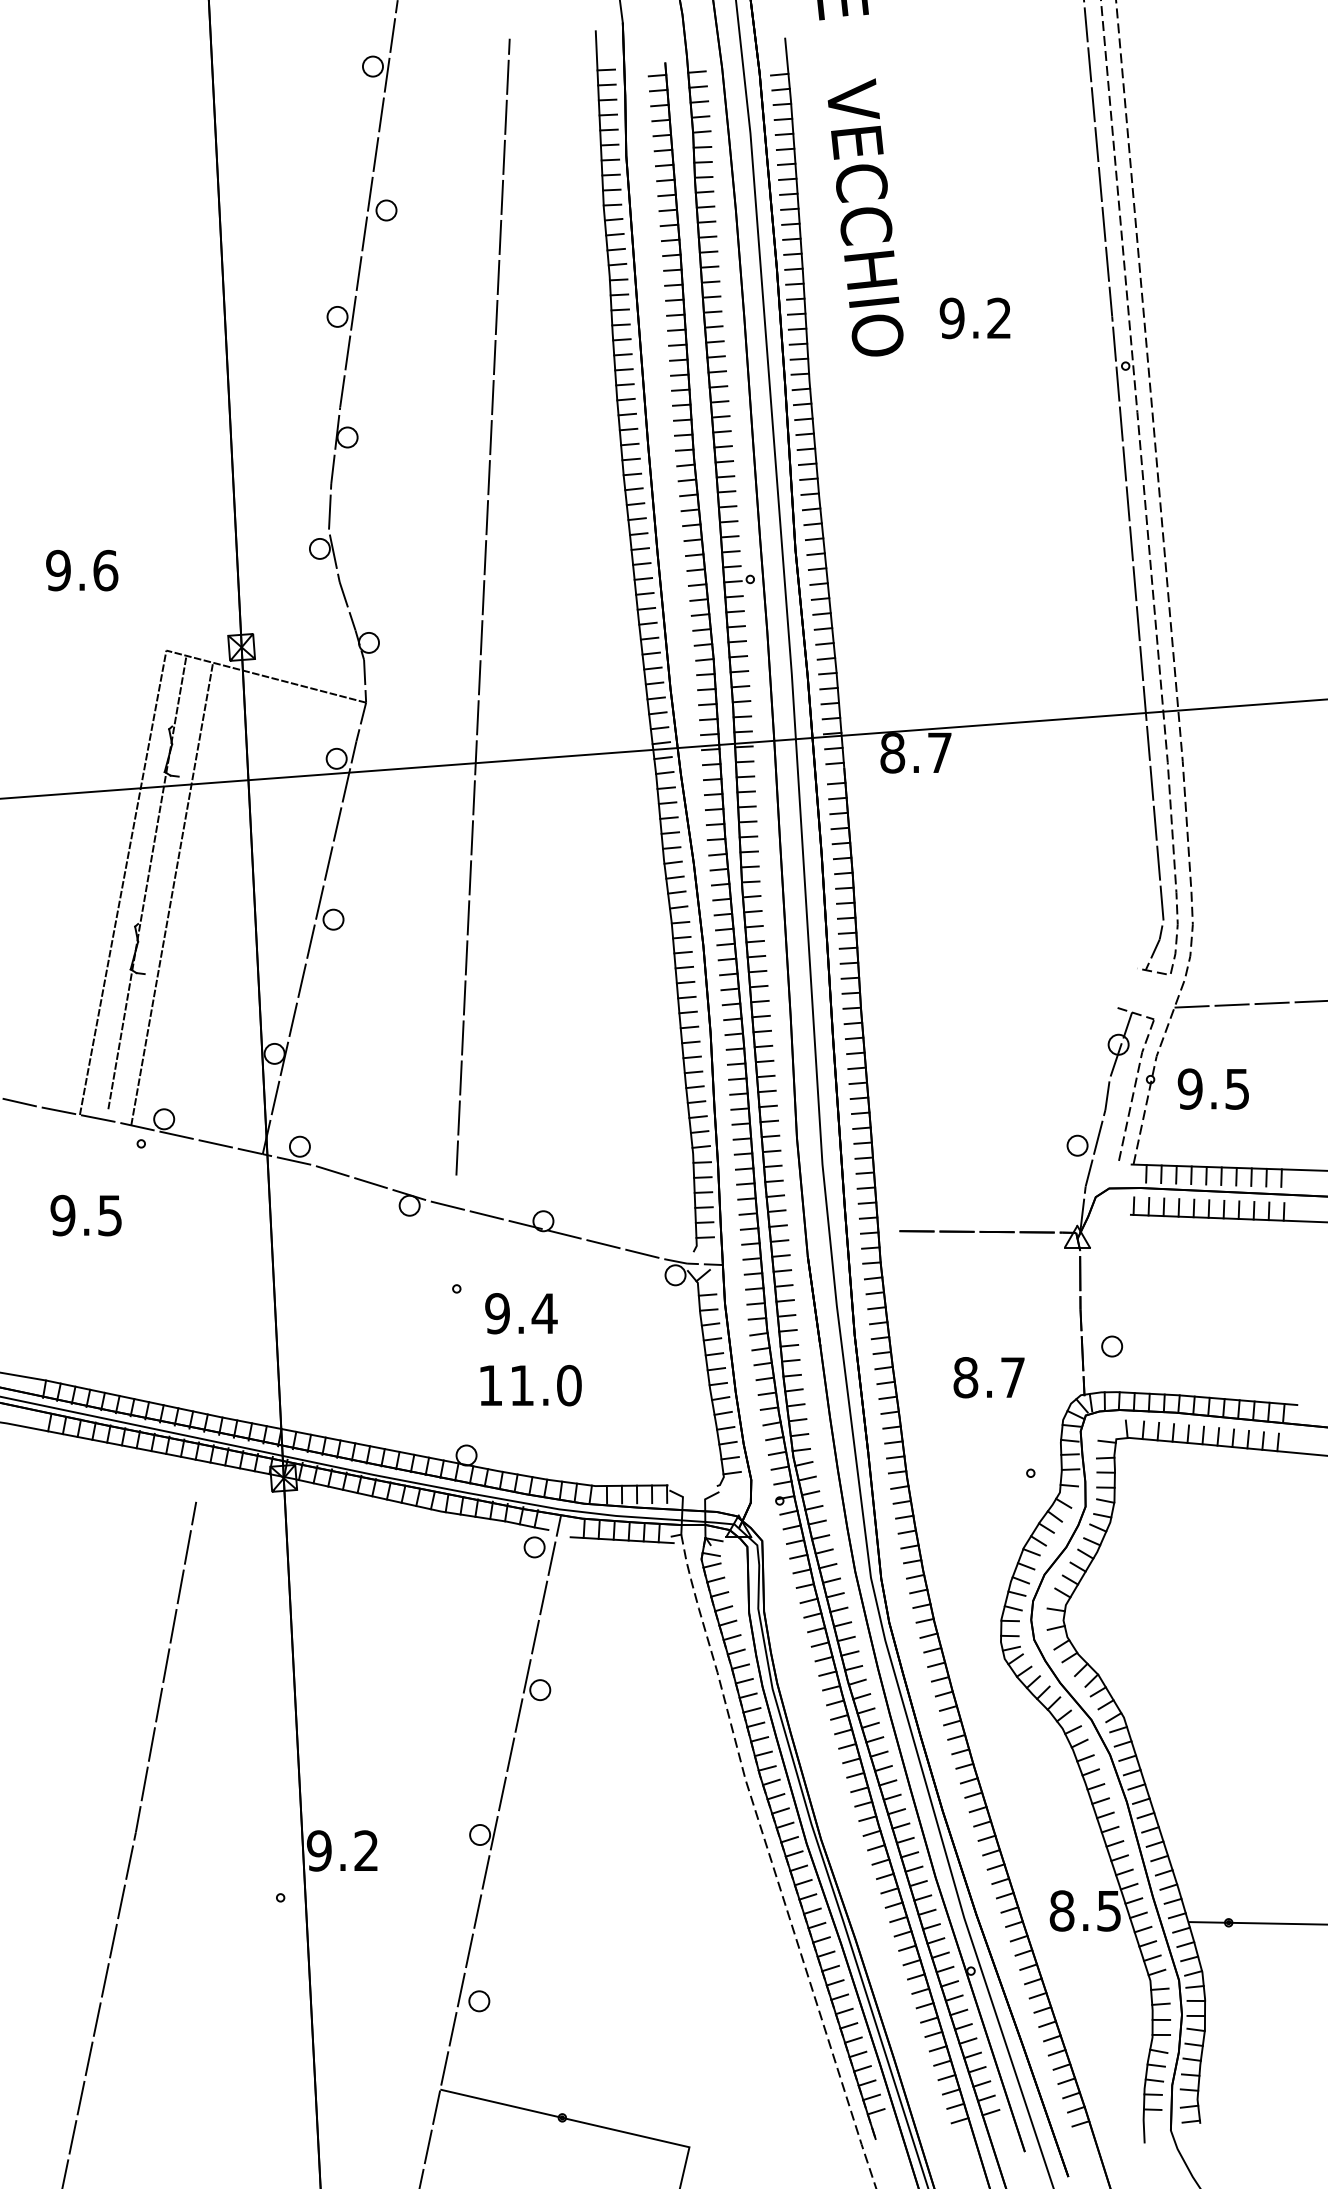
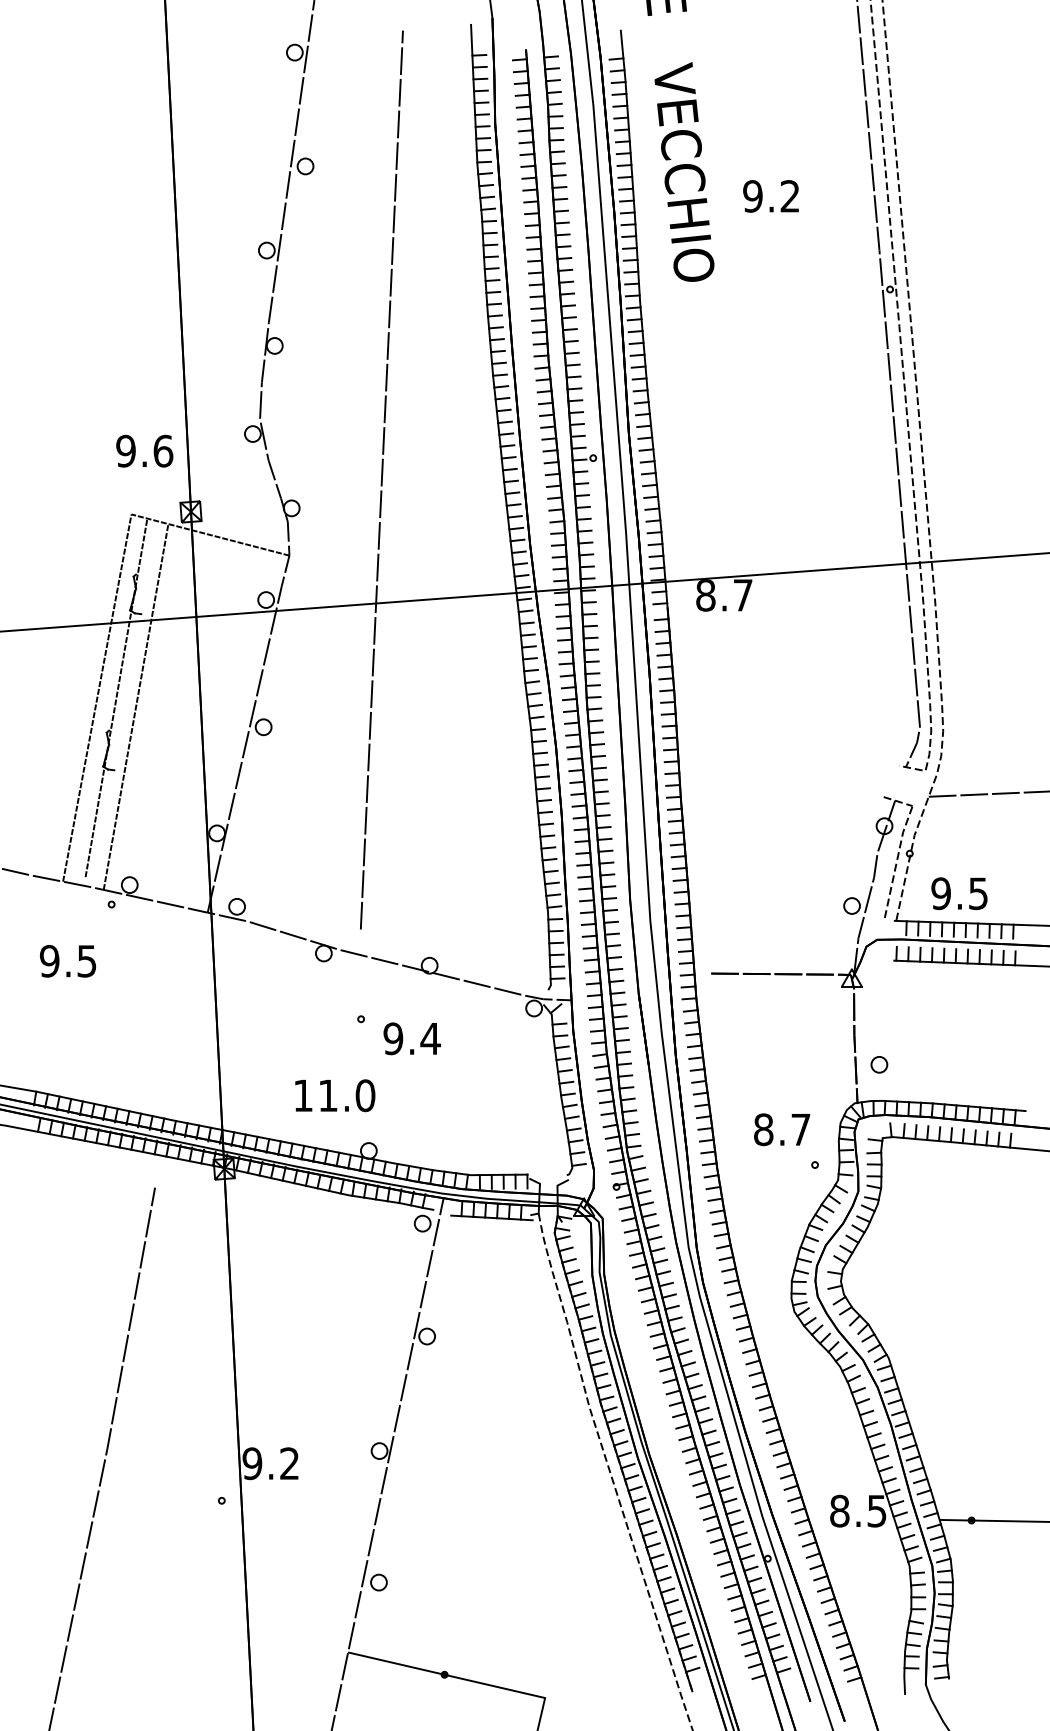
text: (974, 318) -> (770, 196), moved
text: (82, 570) -> (145, 451), moved
text: (1212, 1088) -> (958, 893), moved
text: (988, 1377) -> (781, 1129), moved
text: (530, 1385) -> (334, 1095), moved

